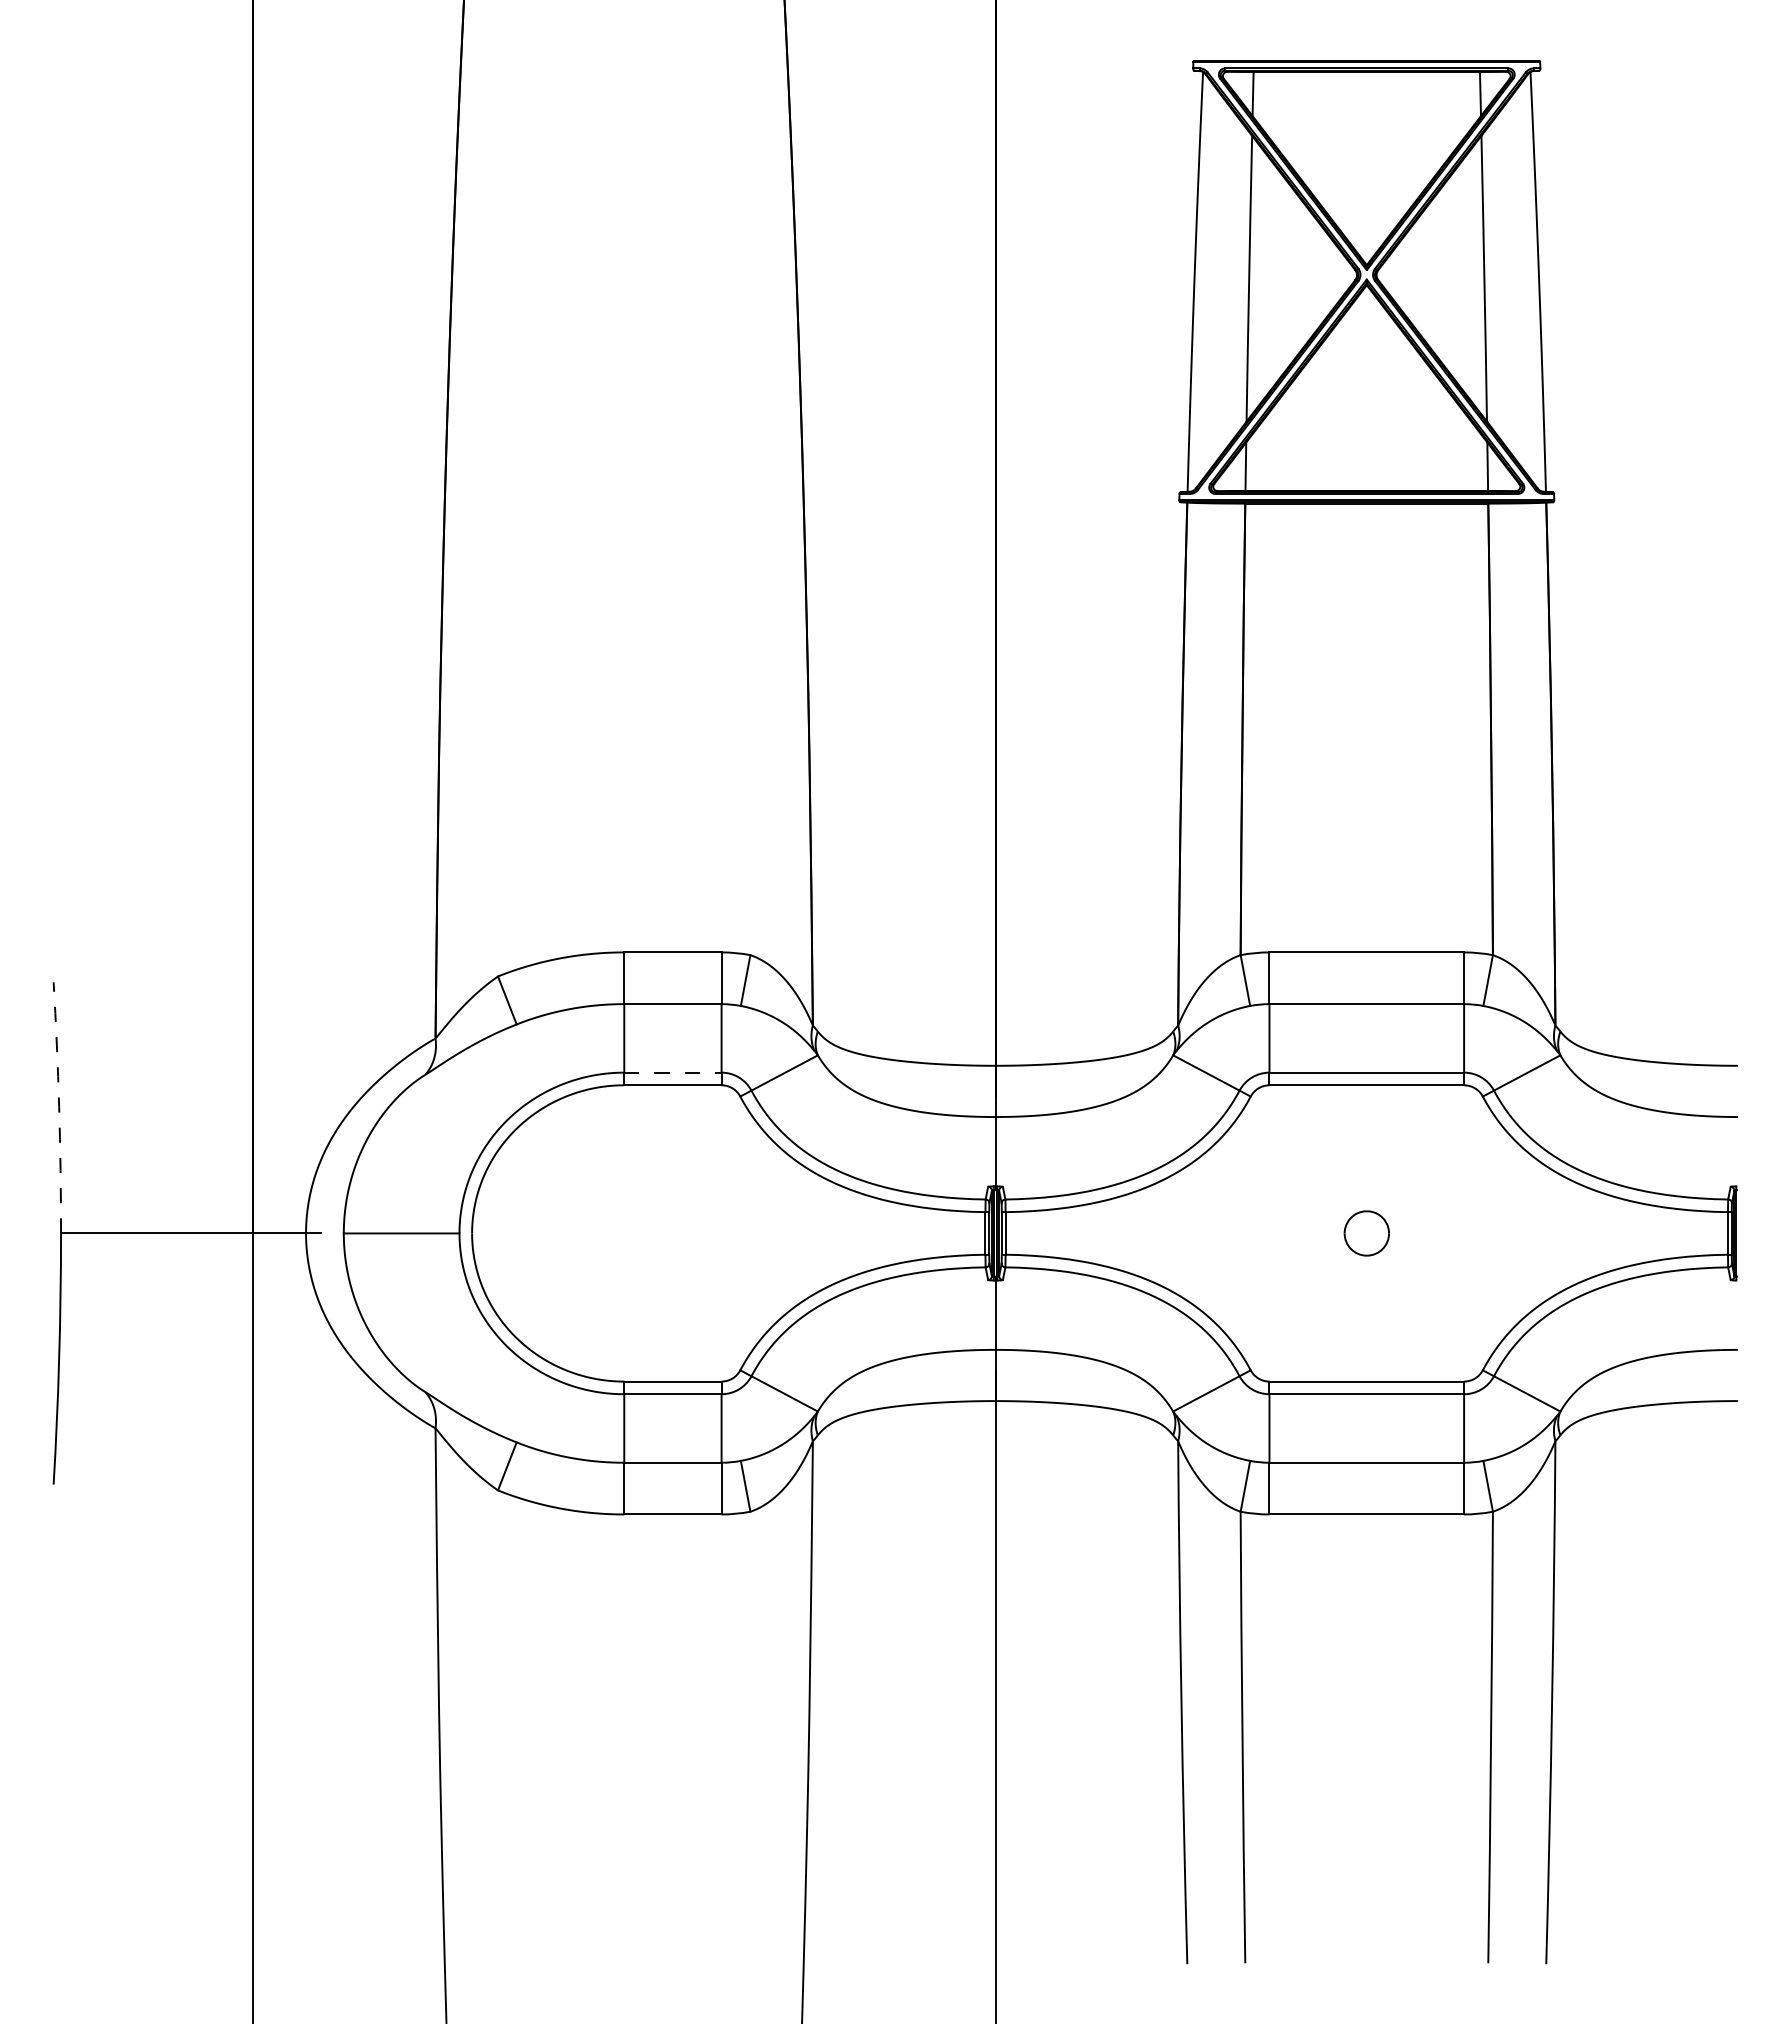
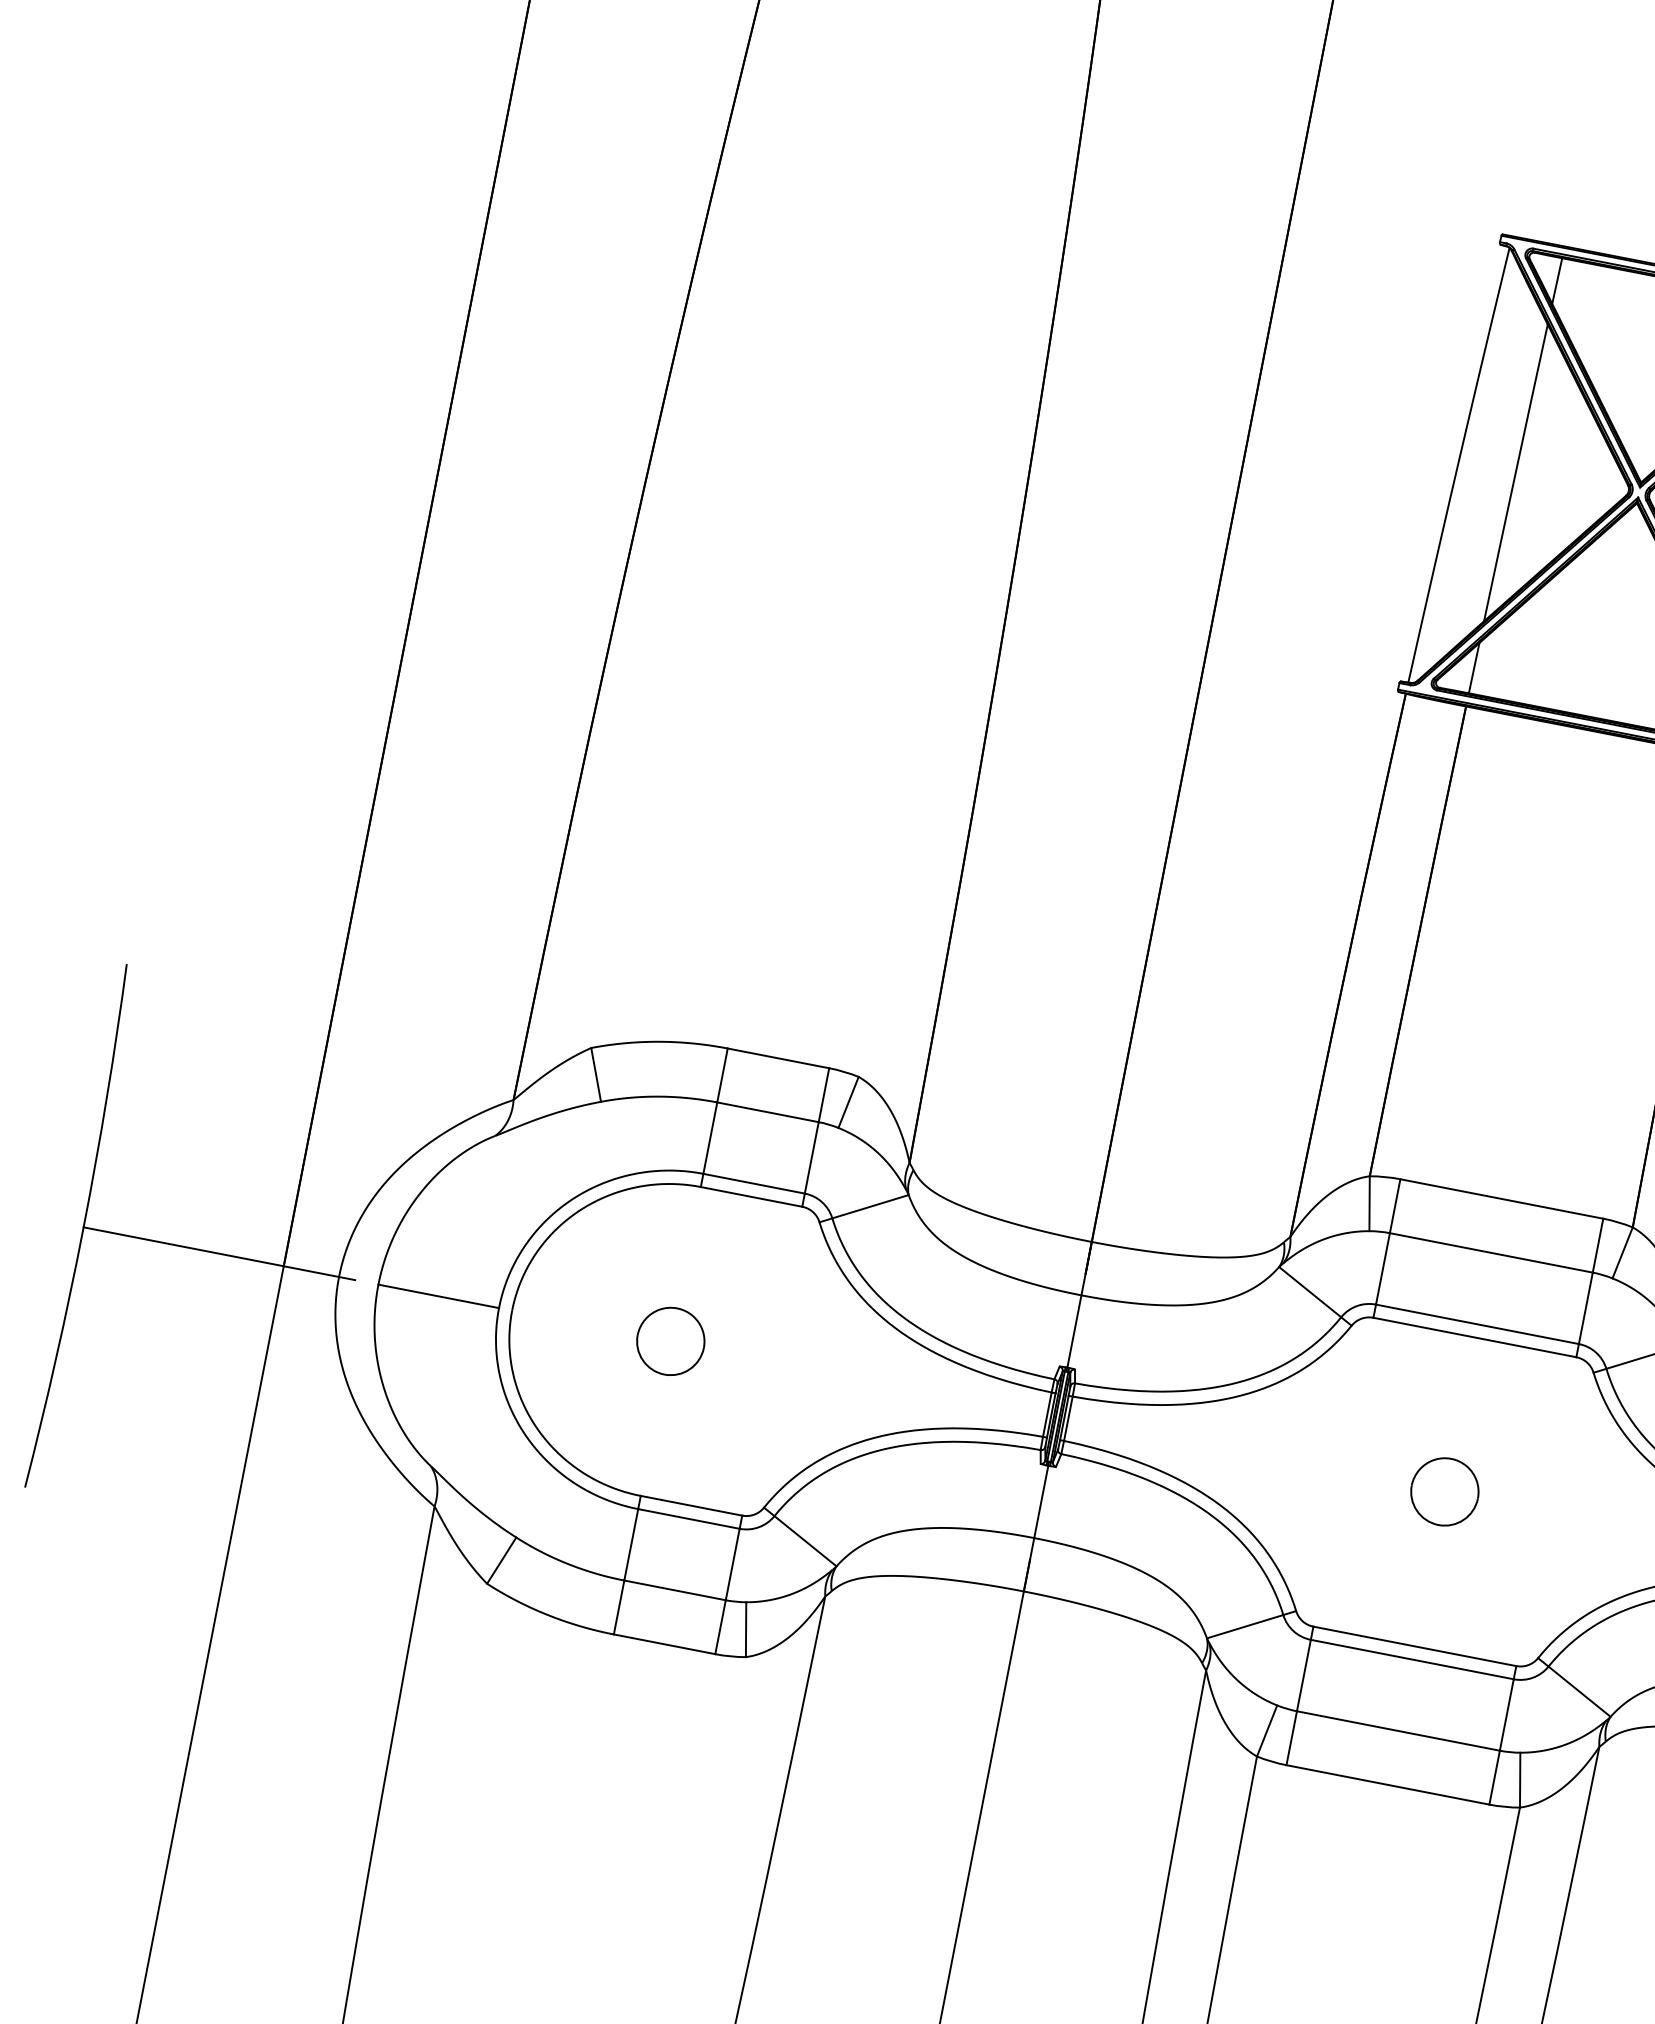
line: (672, 1072) -> (753, 1183), dashed -> solid
arc: (59, 1107) -> (107, 1095), dashed -> solid
part: (623, 1233) -> (670, 1341), added
part: (1366, 1233) -> (1444, 1491), size x1.43

